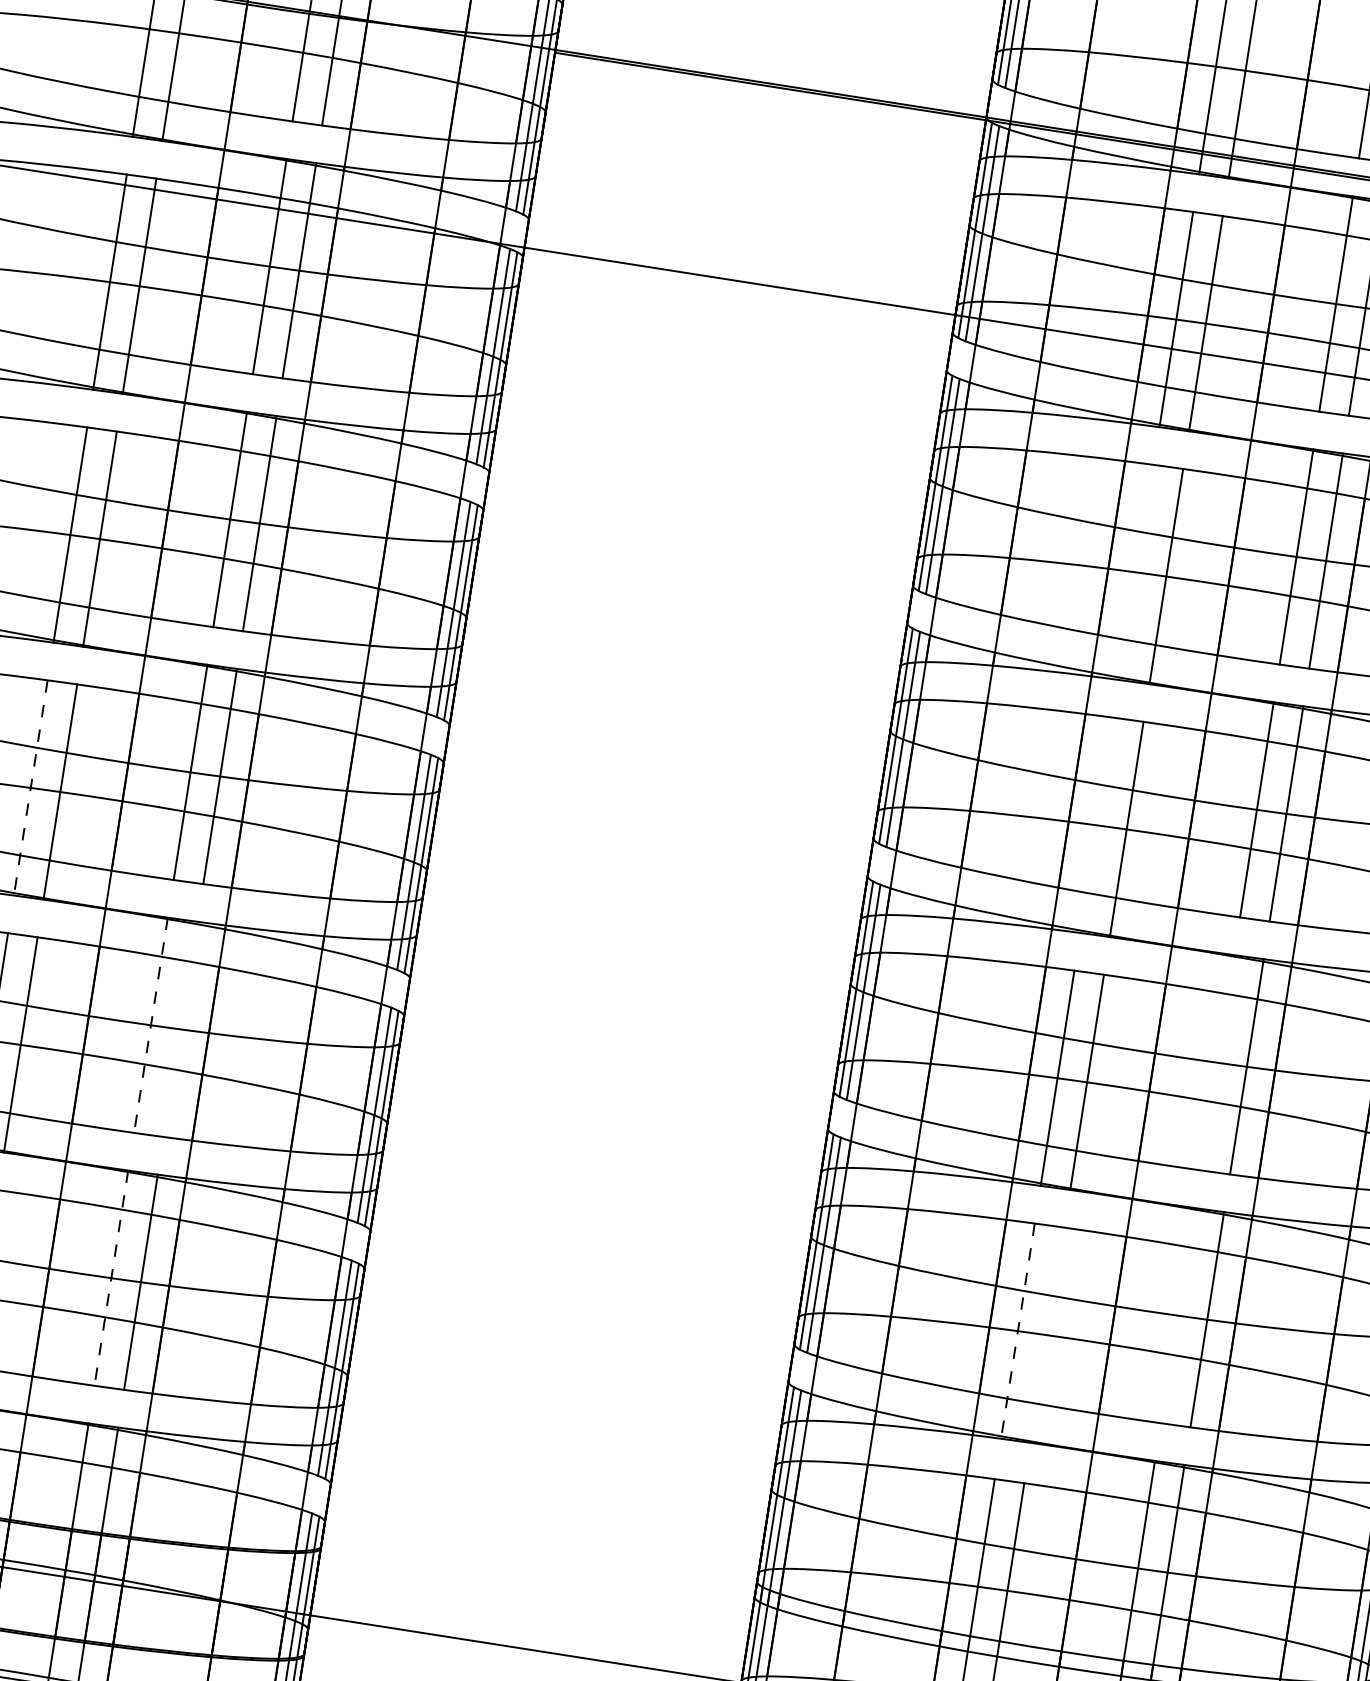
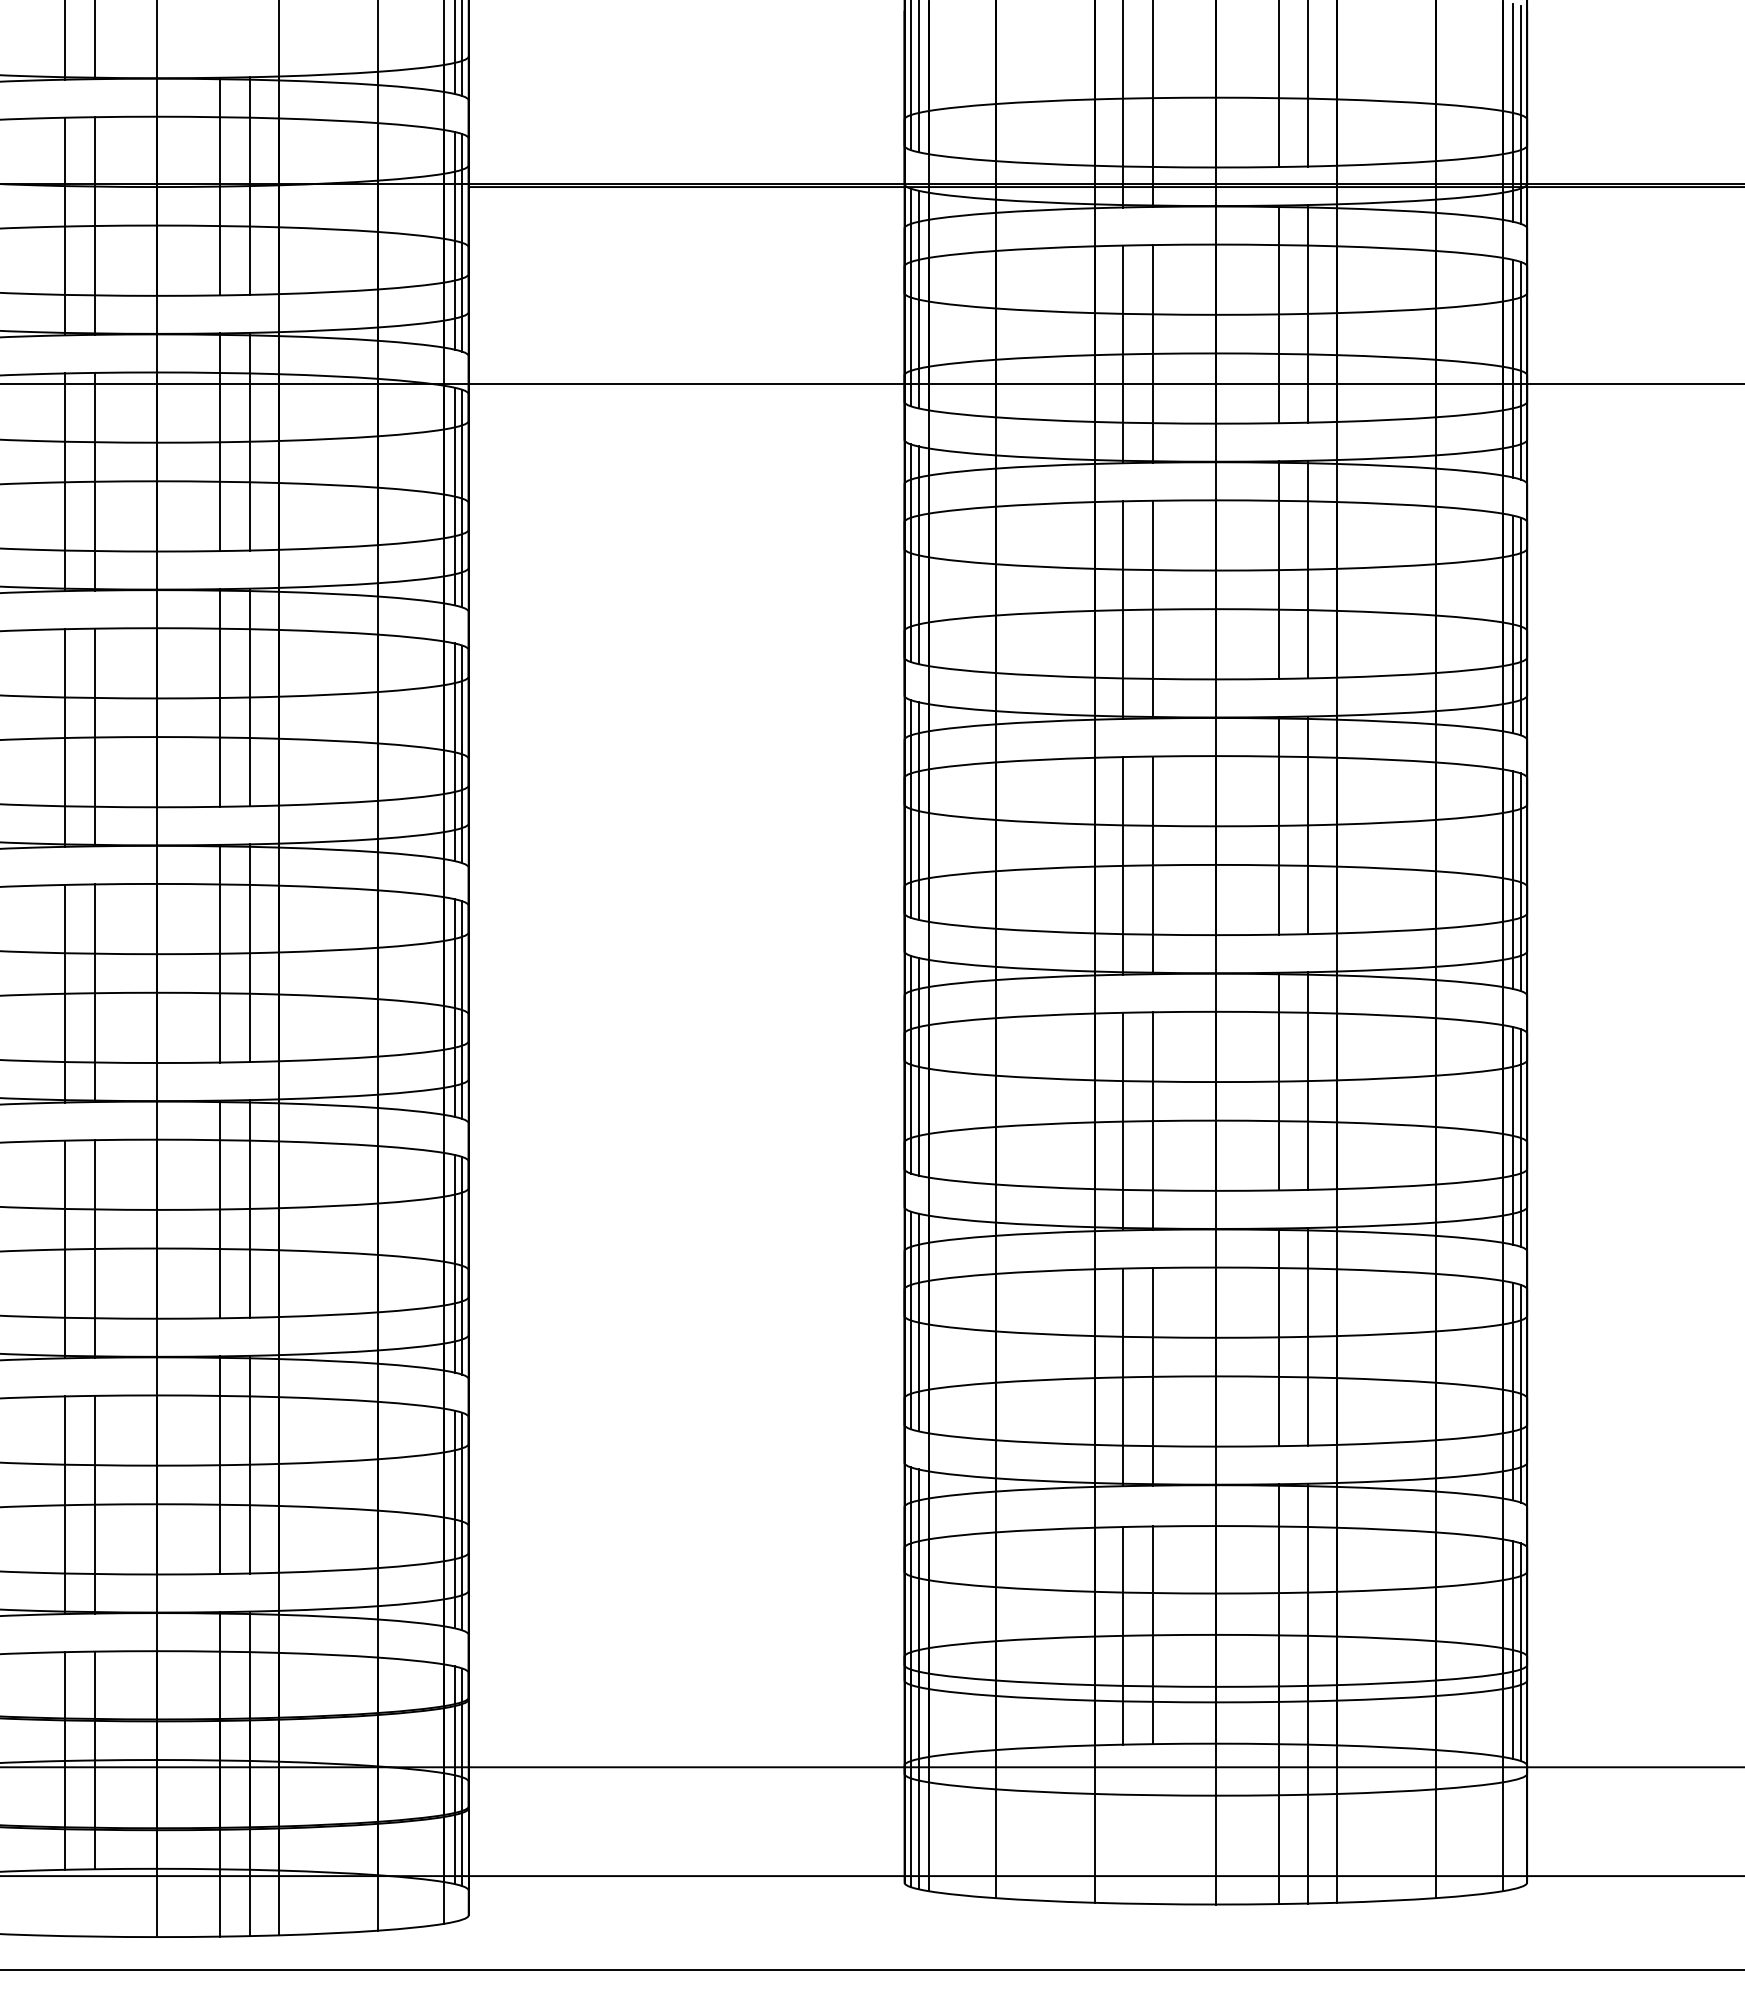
line: (1137, 571) -> (1123, 609), added
line: (30, 787) -> (64, 993), dashed -> solid
line: (1097, 825) -> (1123, 865), added
line: (151, 1025) -> (220, 1209), dashed -> solid
line: (181, 1029) -> (250, 1208), added
line: (1217, 1062) -> (1278, 1081), added
line: (111, 1278) -> (220, 1465), dashed -> solid
line: (1177, 1315) -> (1278, 1337), added
line: (1018, 1331) -> (1123, 1377), dashed -> solid
line: (1047, 1334) -> (1153, 1376), added

